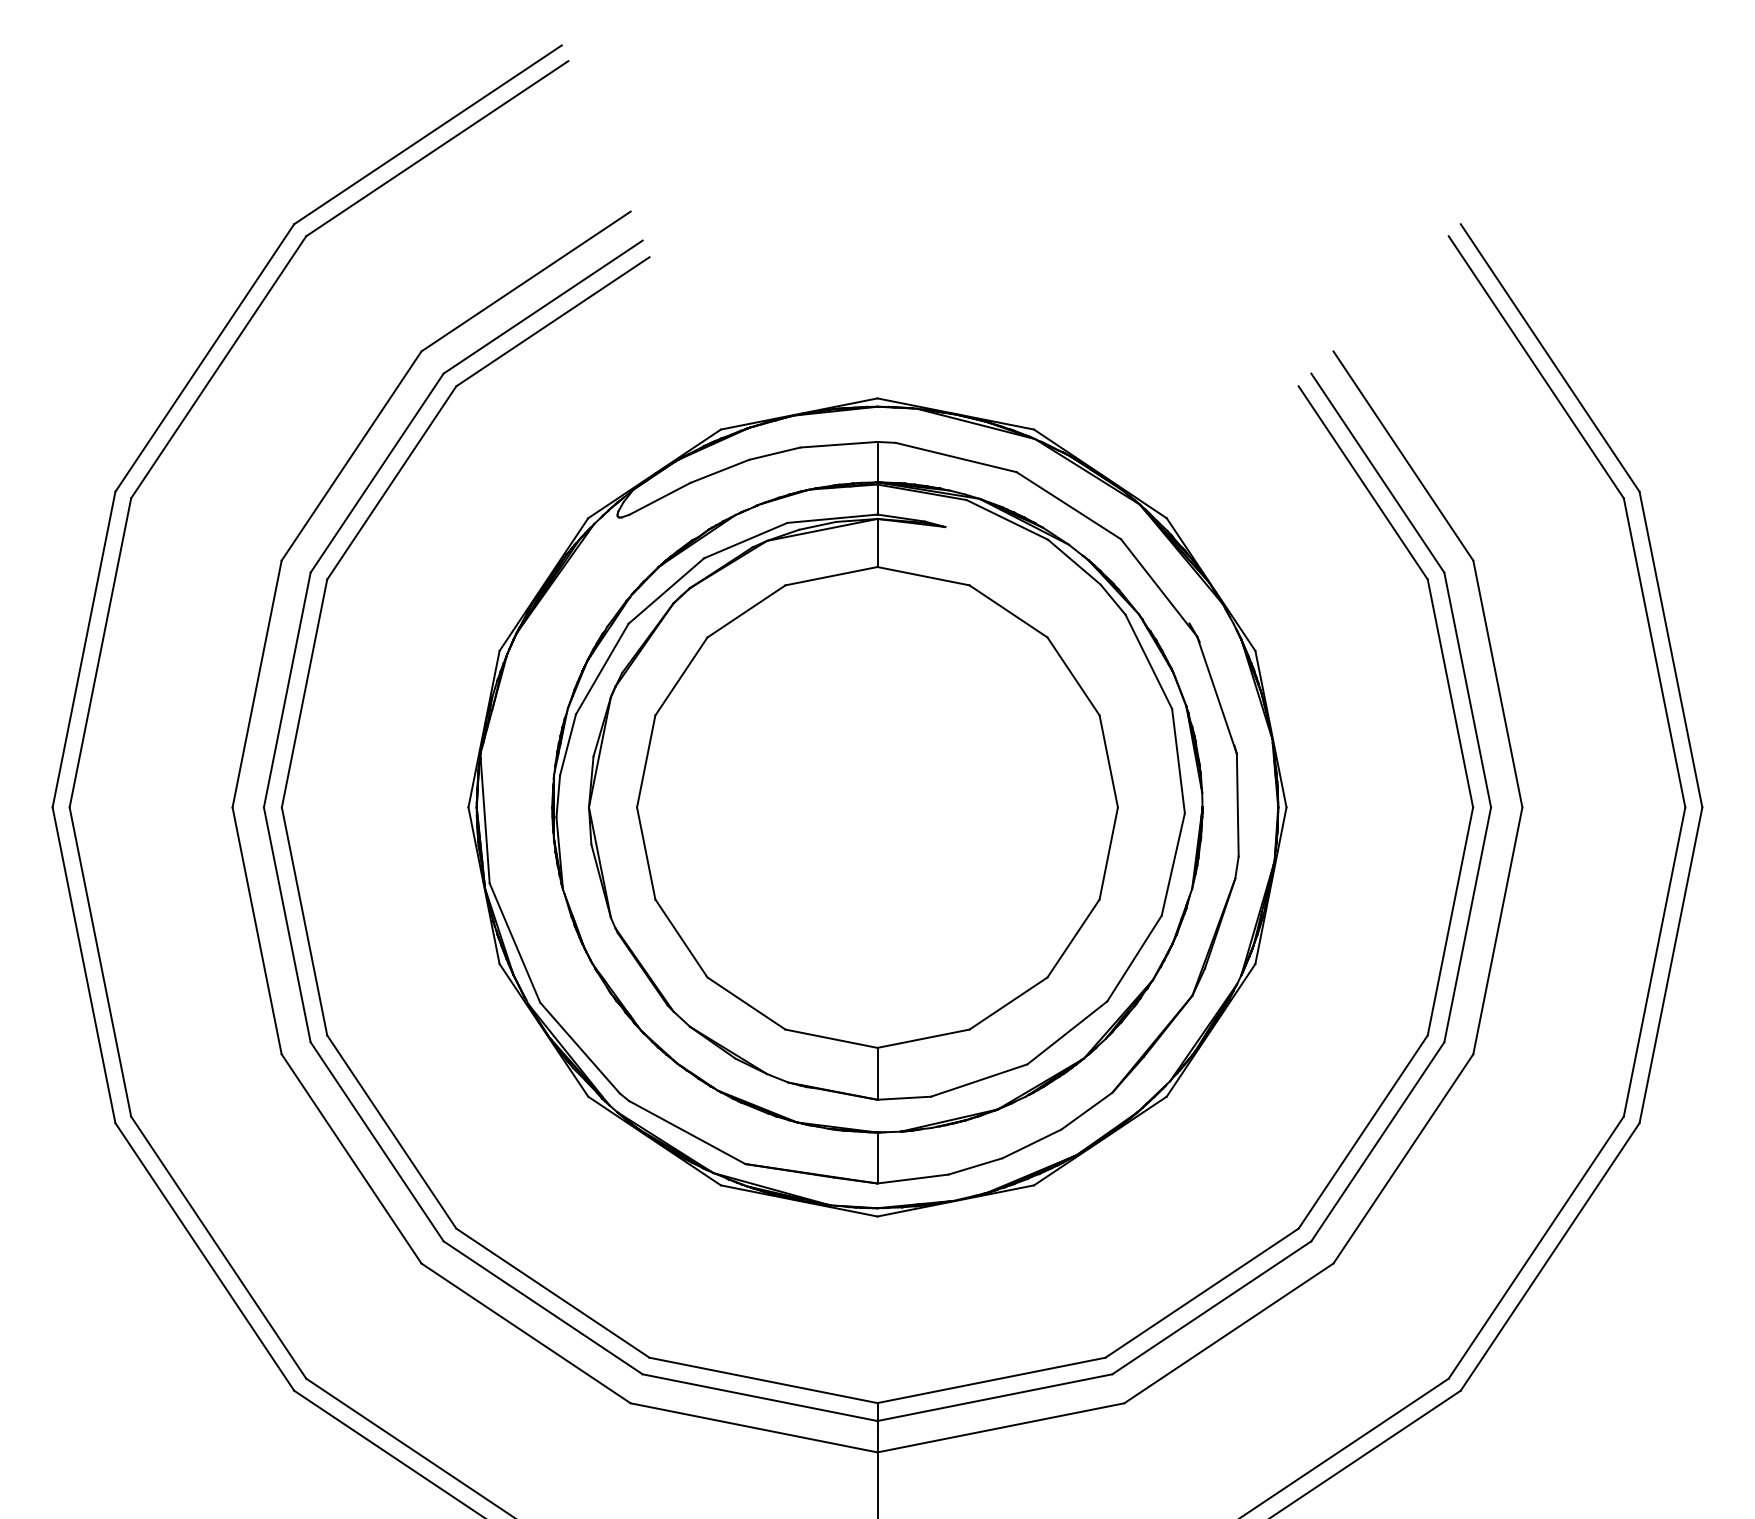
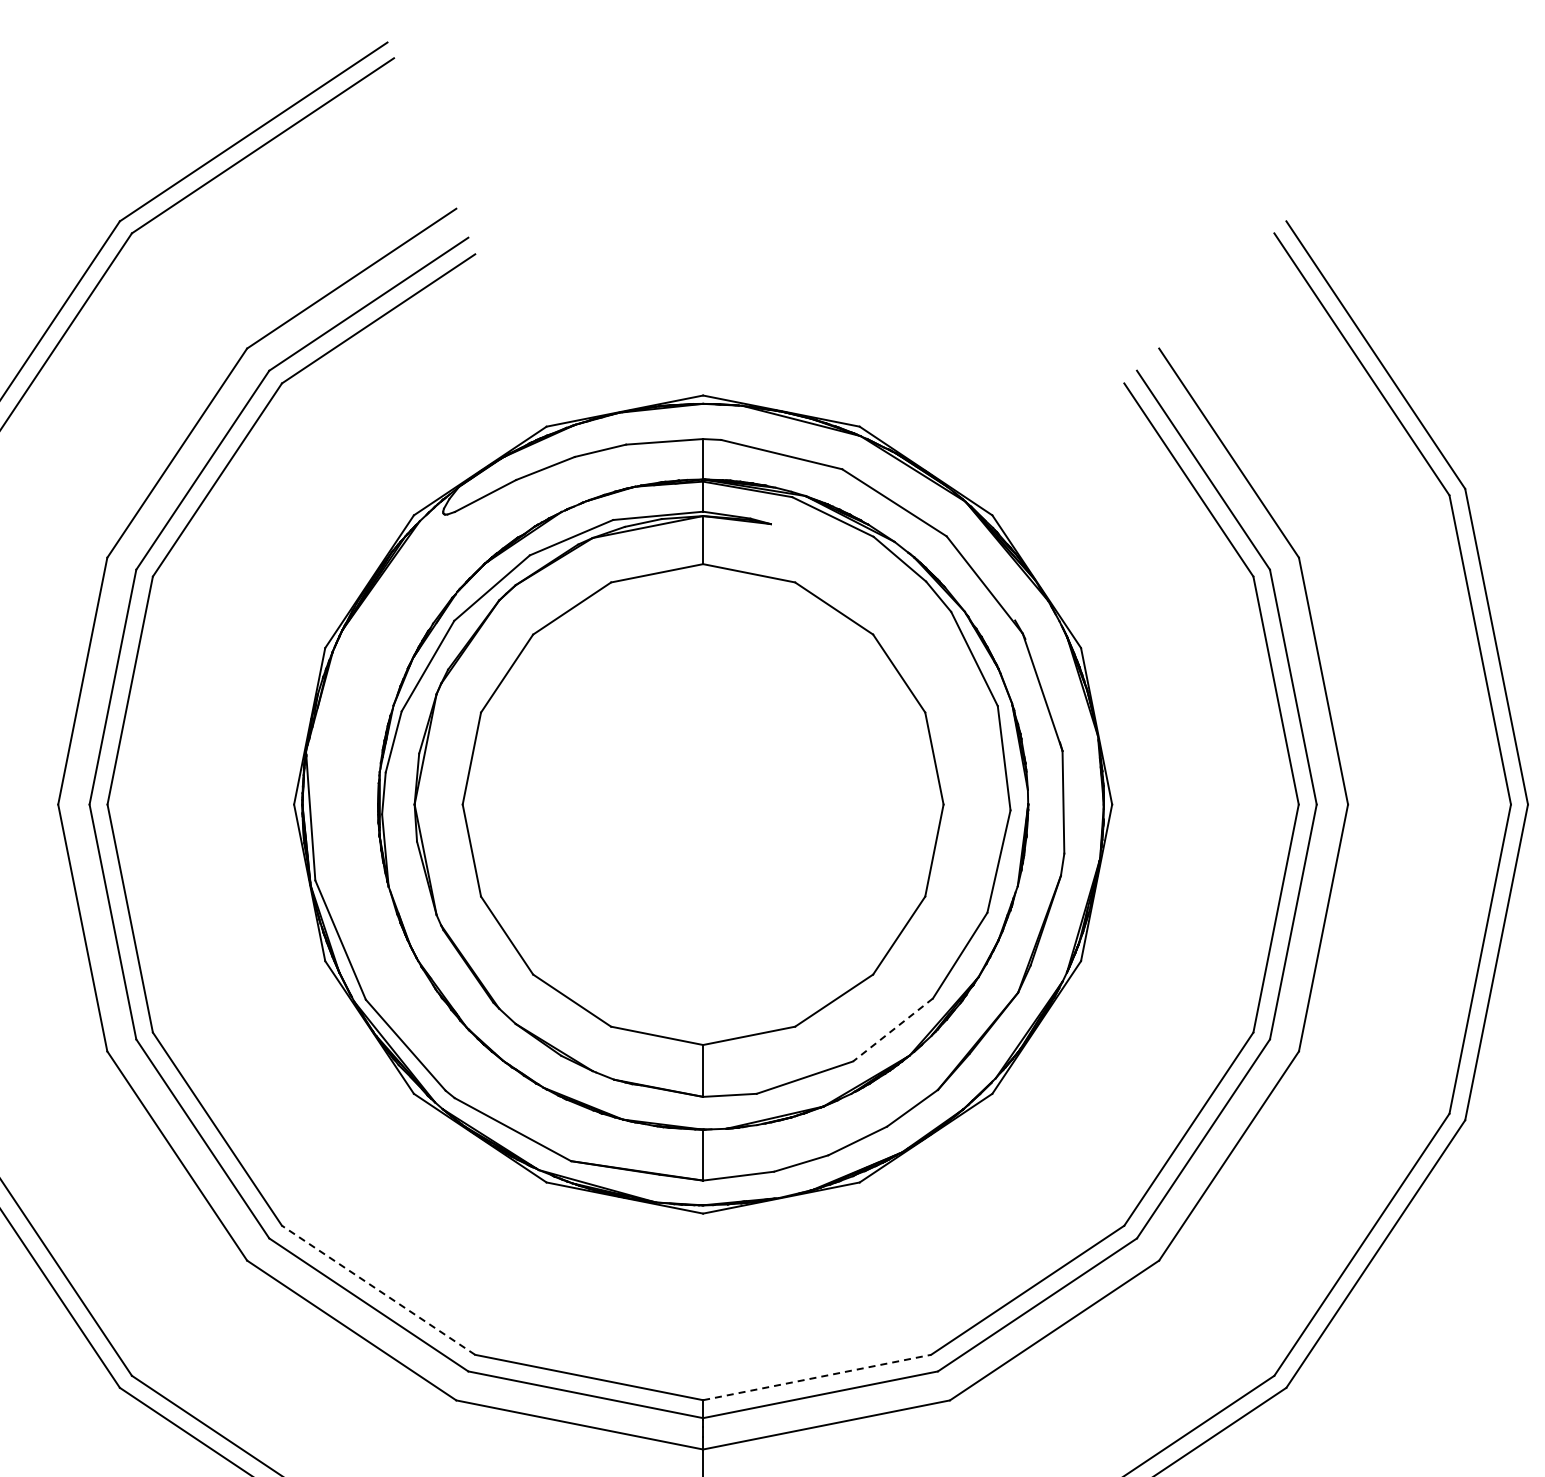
line: (1067, 1032) -> (893, 1029), solid -> dashed
line: (552, 1292) -> (378, 1289), solid -> dashed
line: (991, 1380) -> (817, 1377), solid -> dashed

